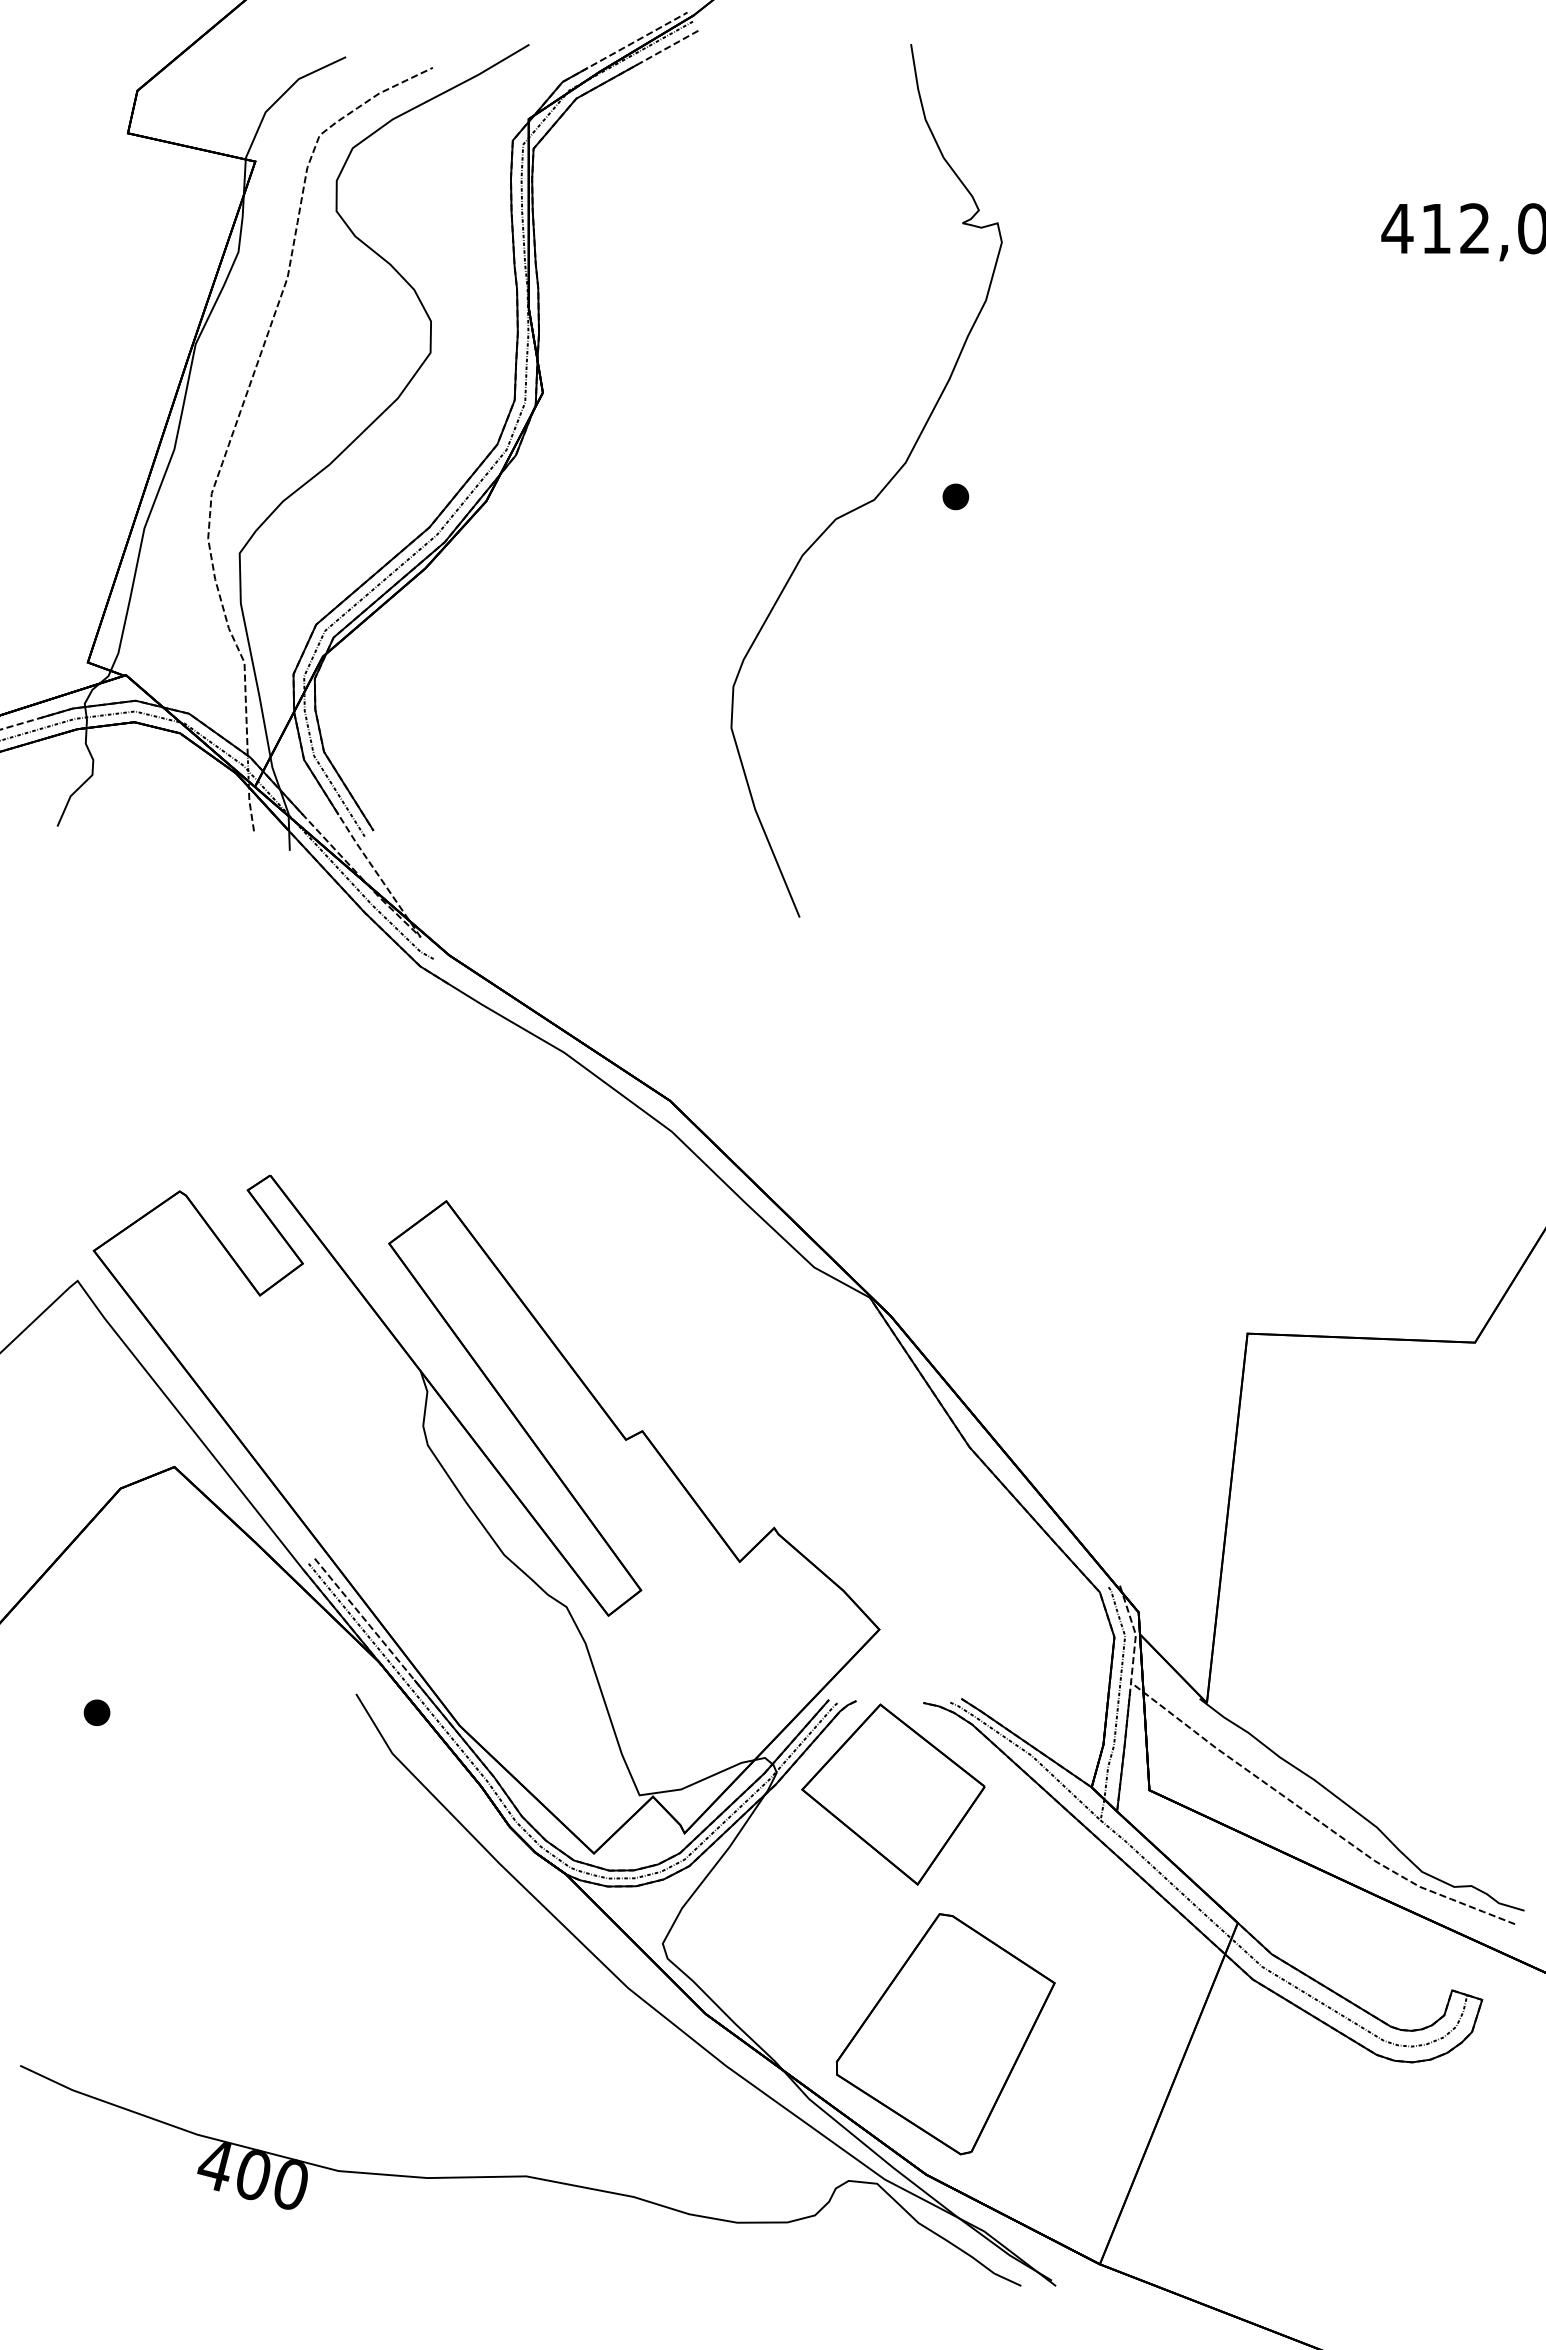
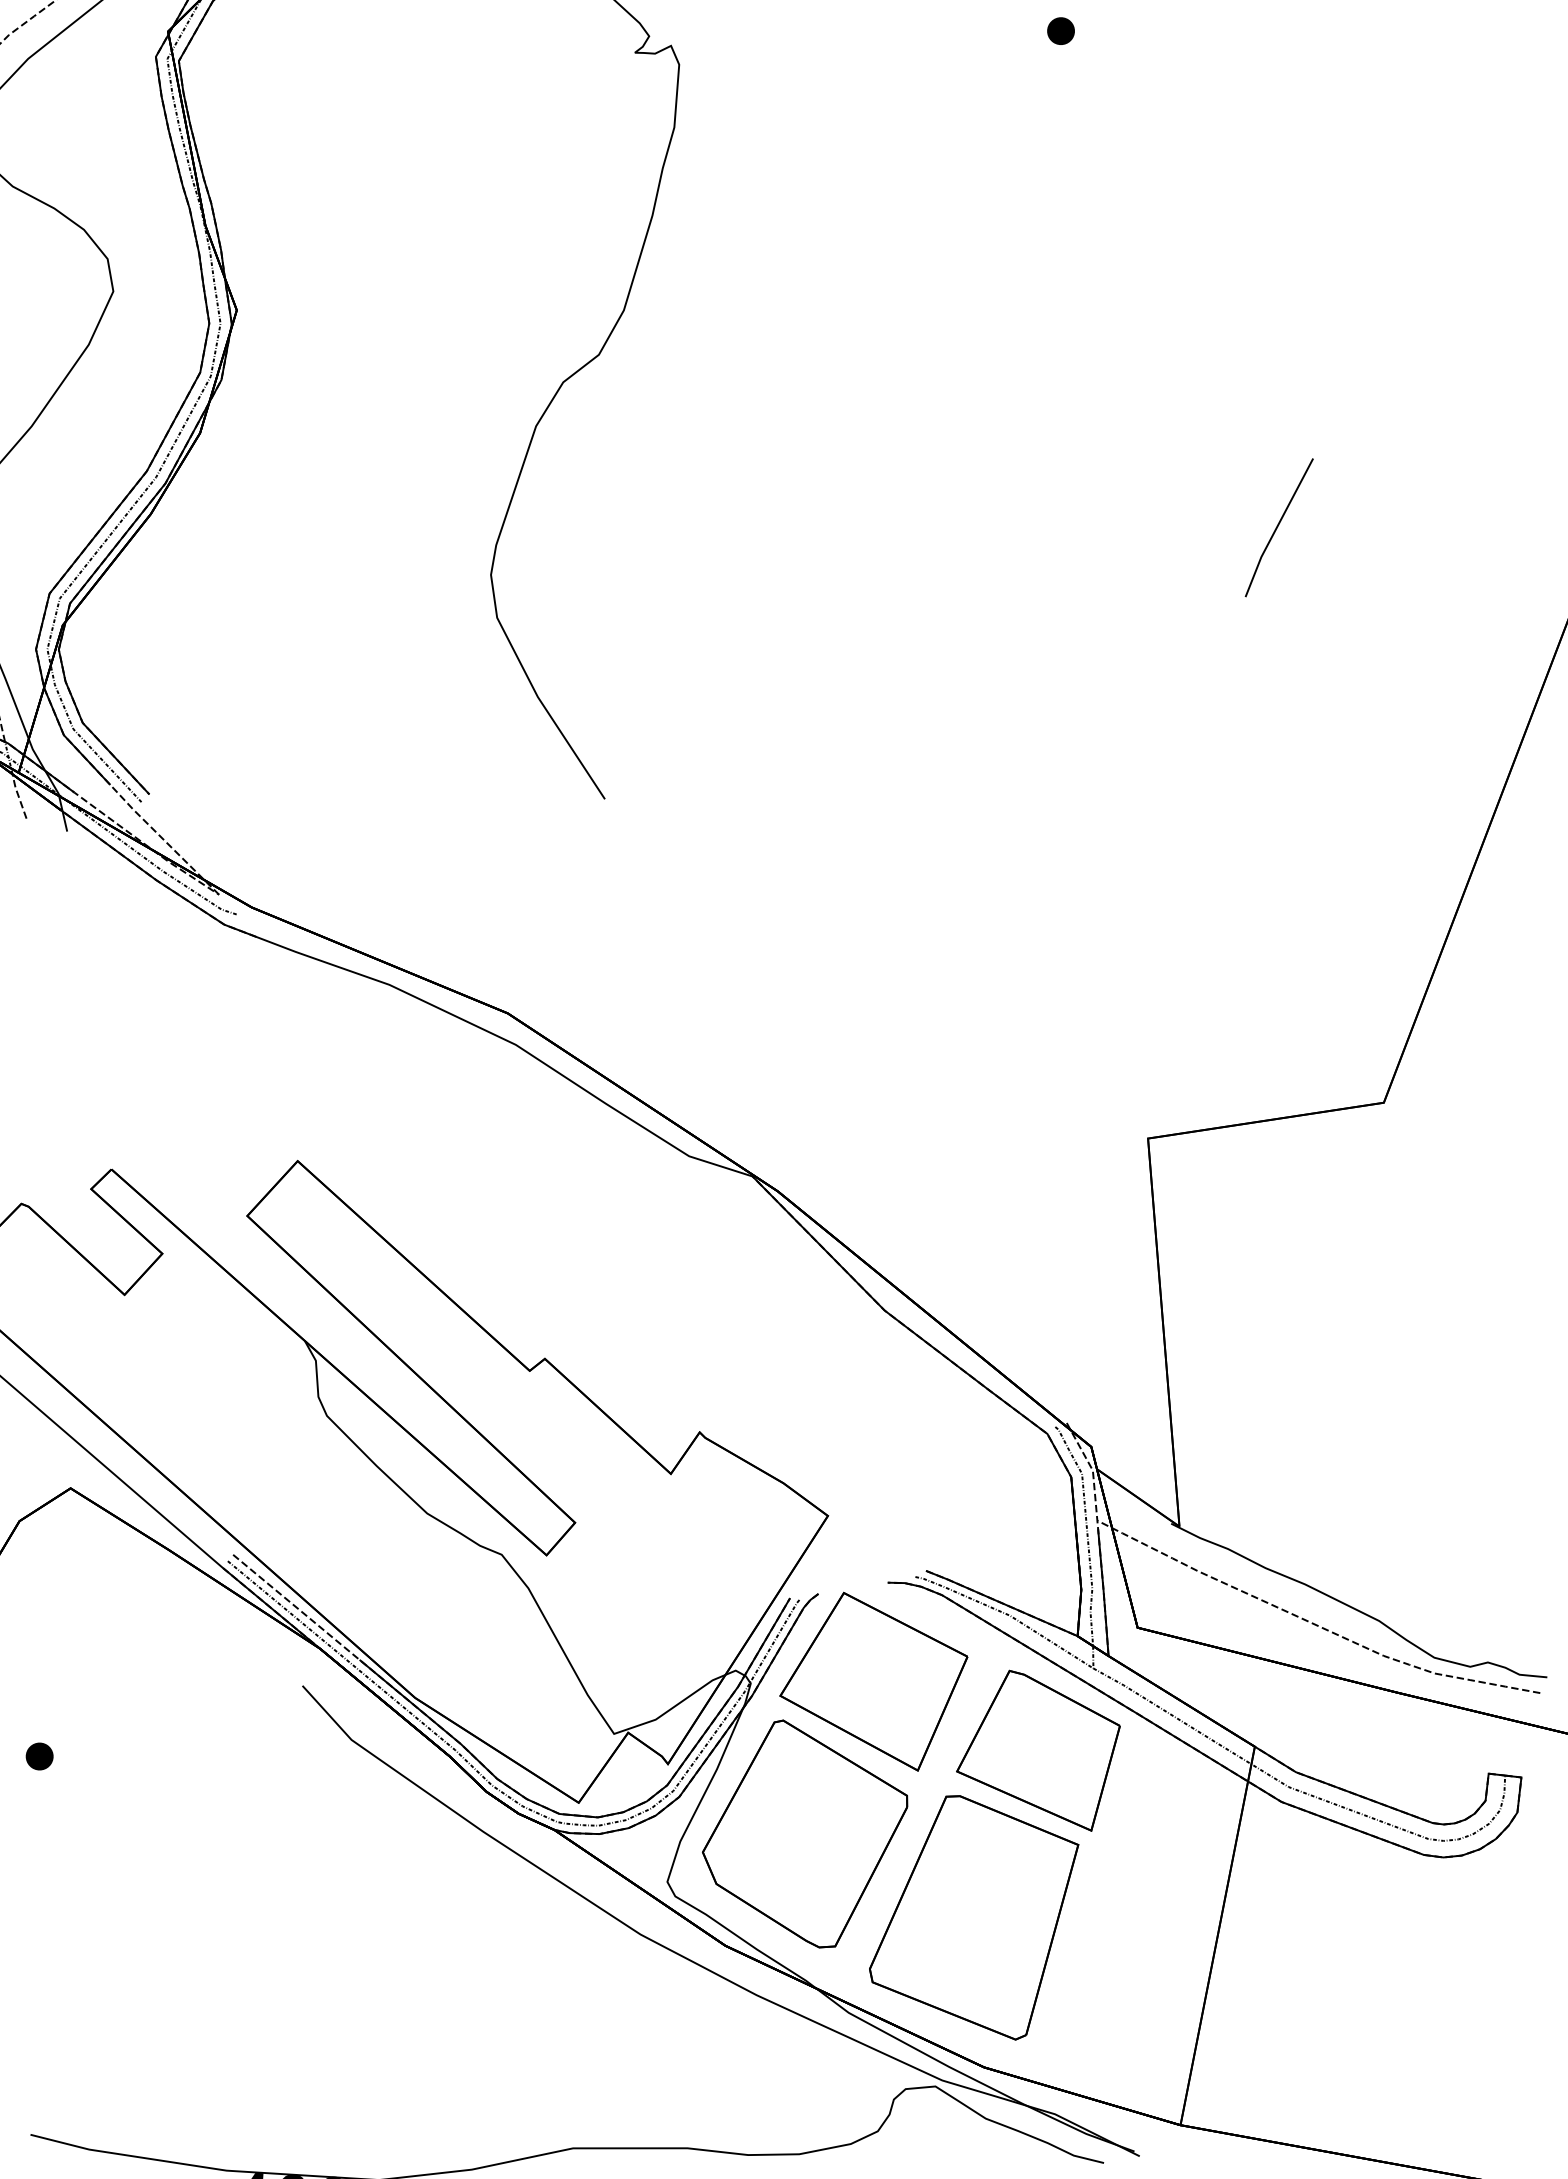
part: (955, 496) -> (1060, 30), moved
part: (1480, 784) -> (1278, 527), added
part: (1034, 1889) -> (1039, 1752), added
part: (801, 1923) -> (806, 1833), added

